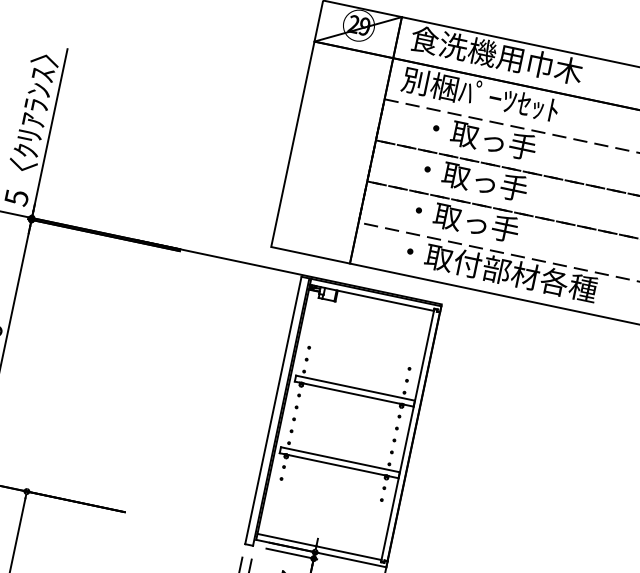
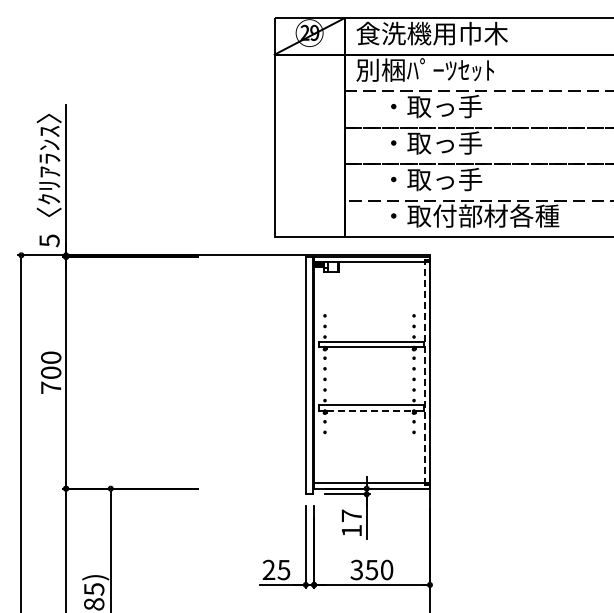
line: (407, 435) -> (424, 372), solid -> dashed
line: (337, 465) -> (370, 410), solid -> dashed

